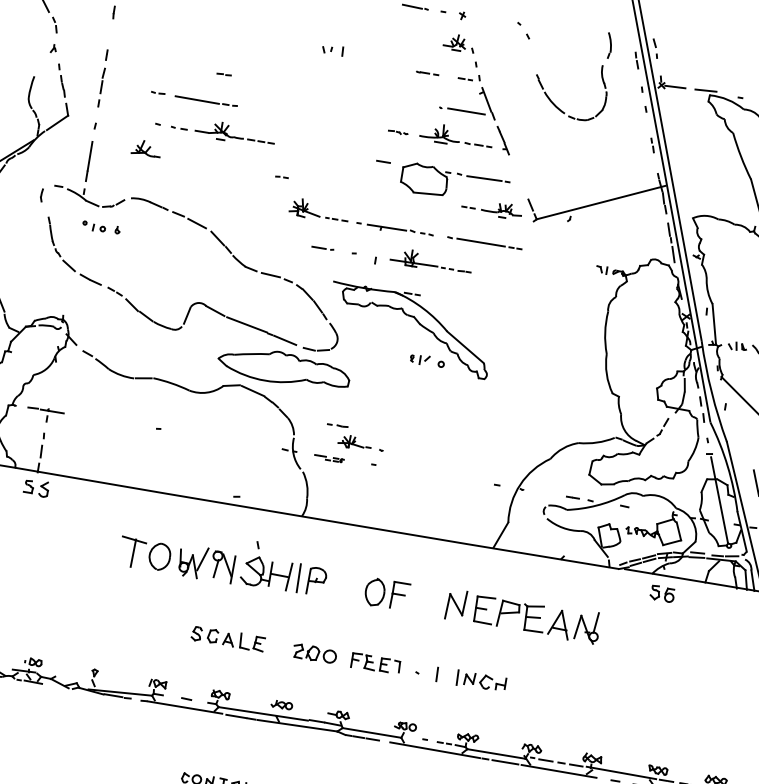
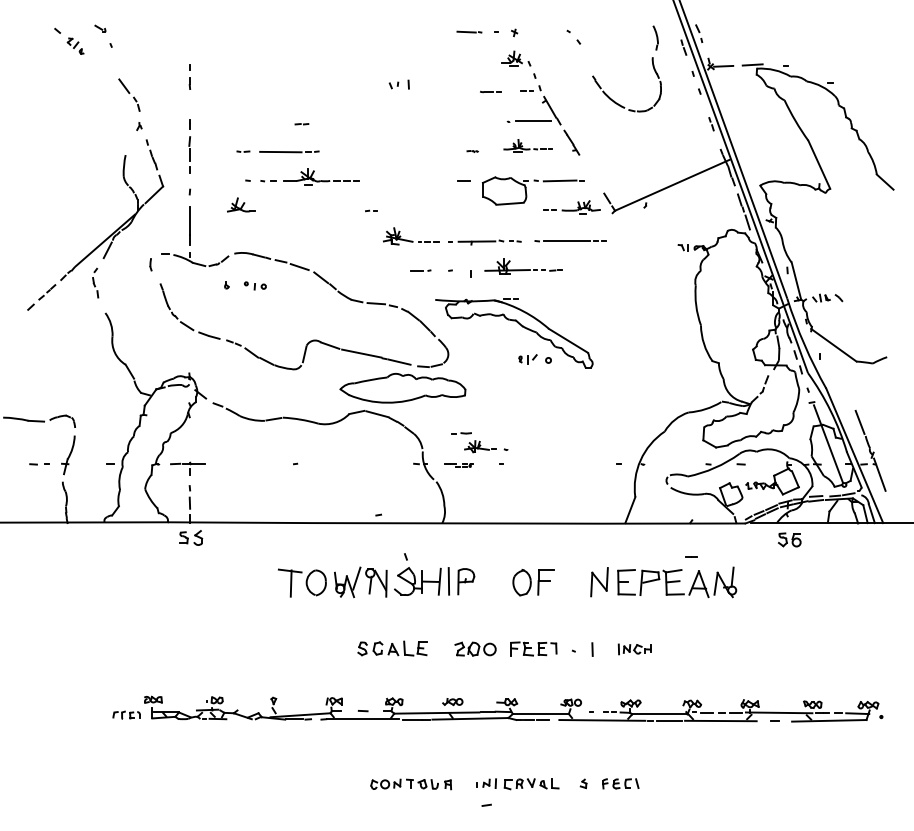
part: (397, 132) -> (472, 151), size x0.6
part: (456, 135) -> (527, 145), size x0.7
part: (94, 226) -> (255, 285), moved
line: (572, 496) -> (691, 556), moved
part: (481, 681) -> (634, 649), size x0.7

